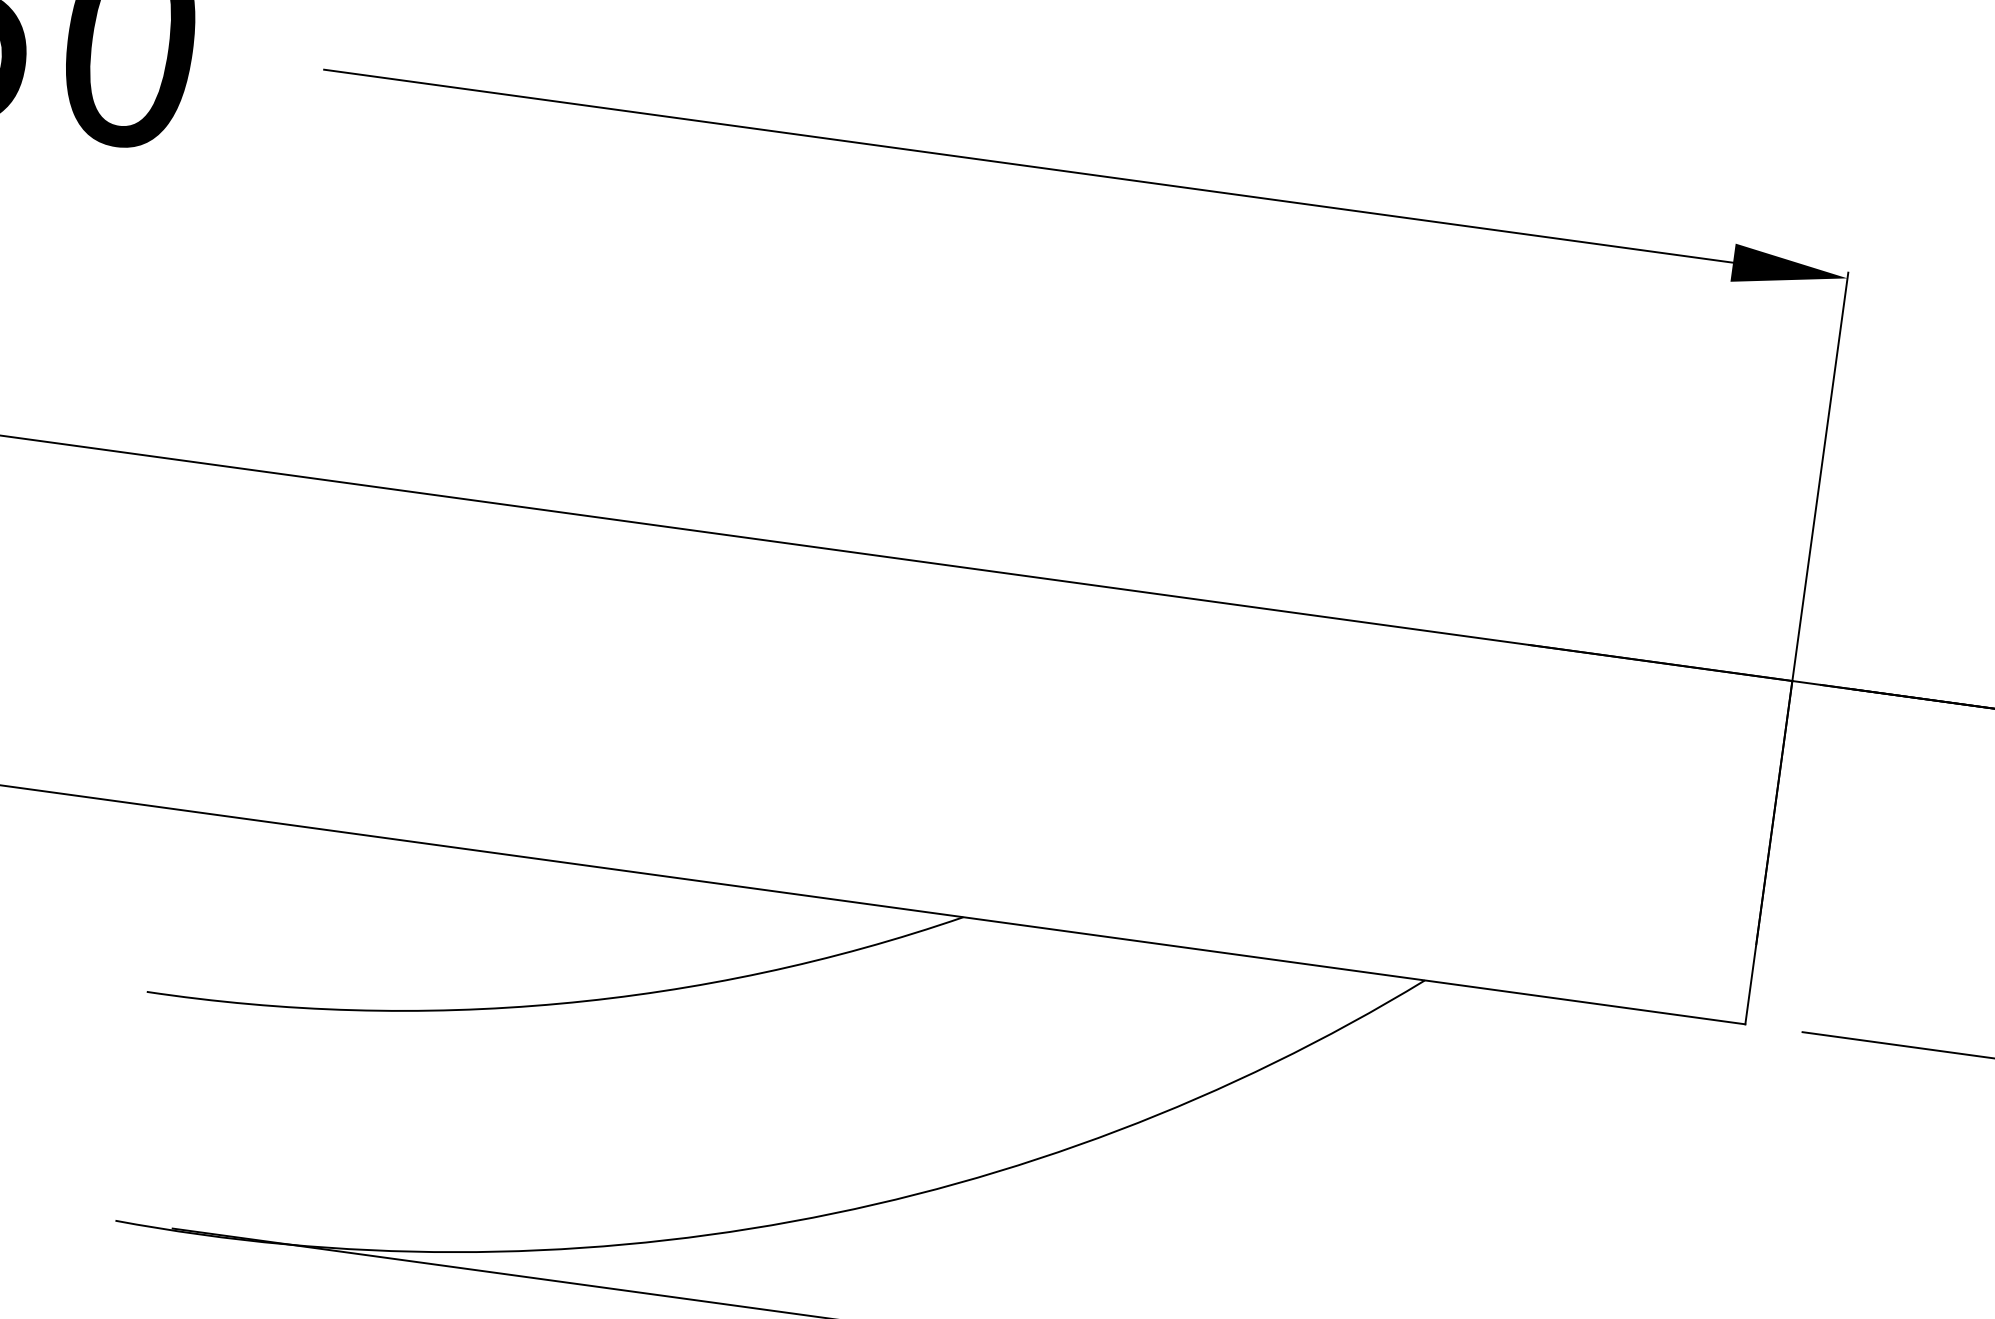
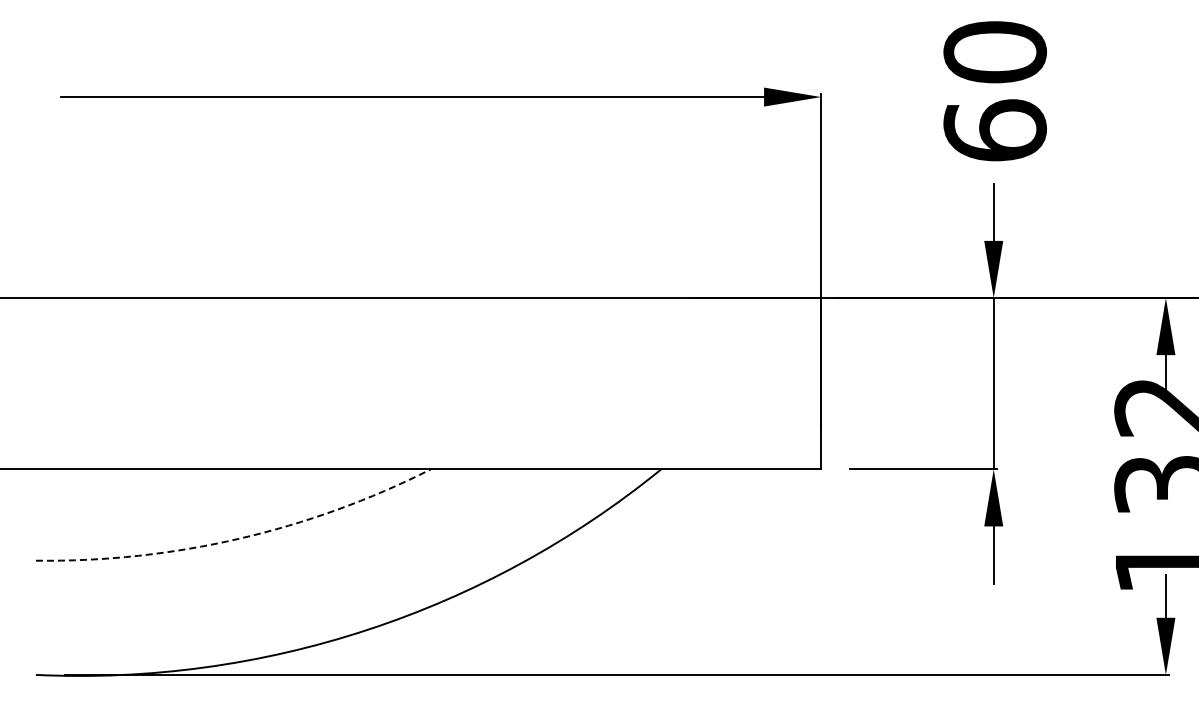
arc: (558, 1002) -> (238, 538), solid -> dashed

